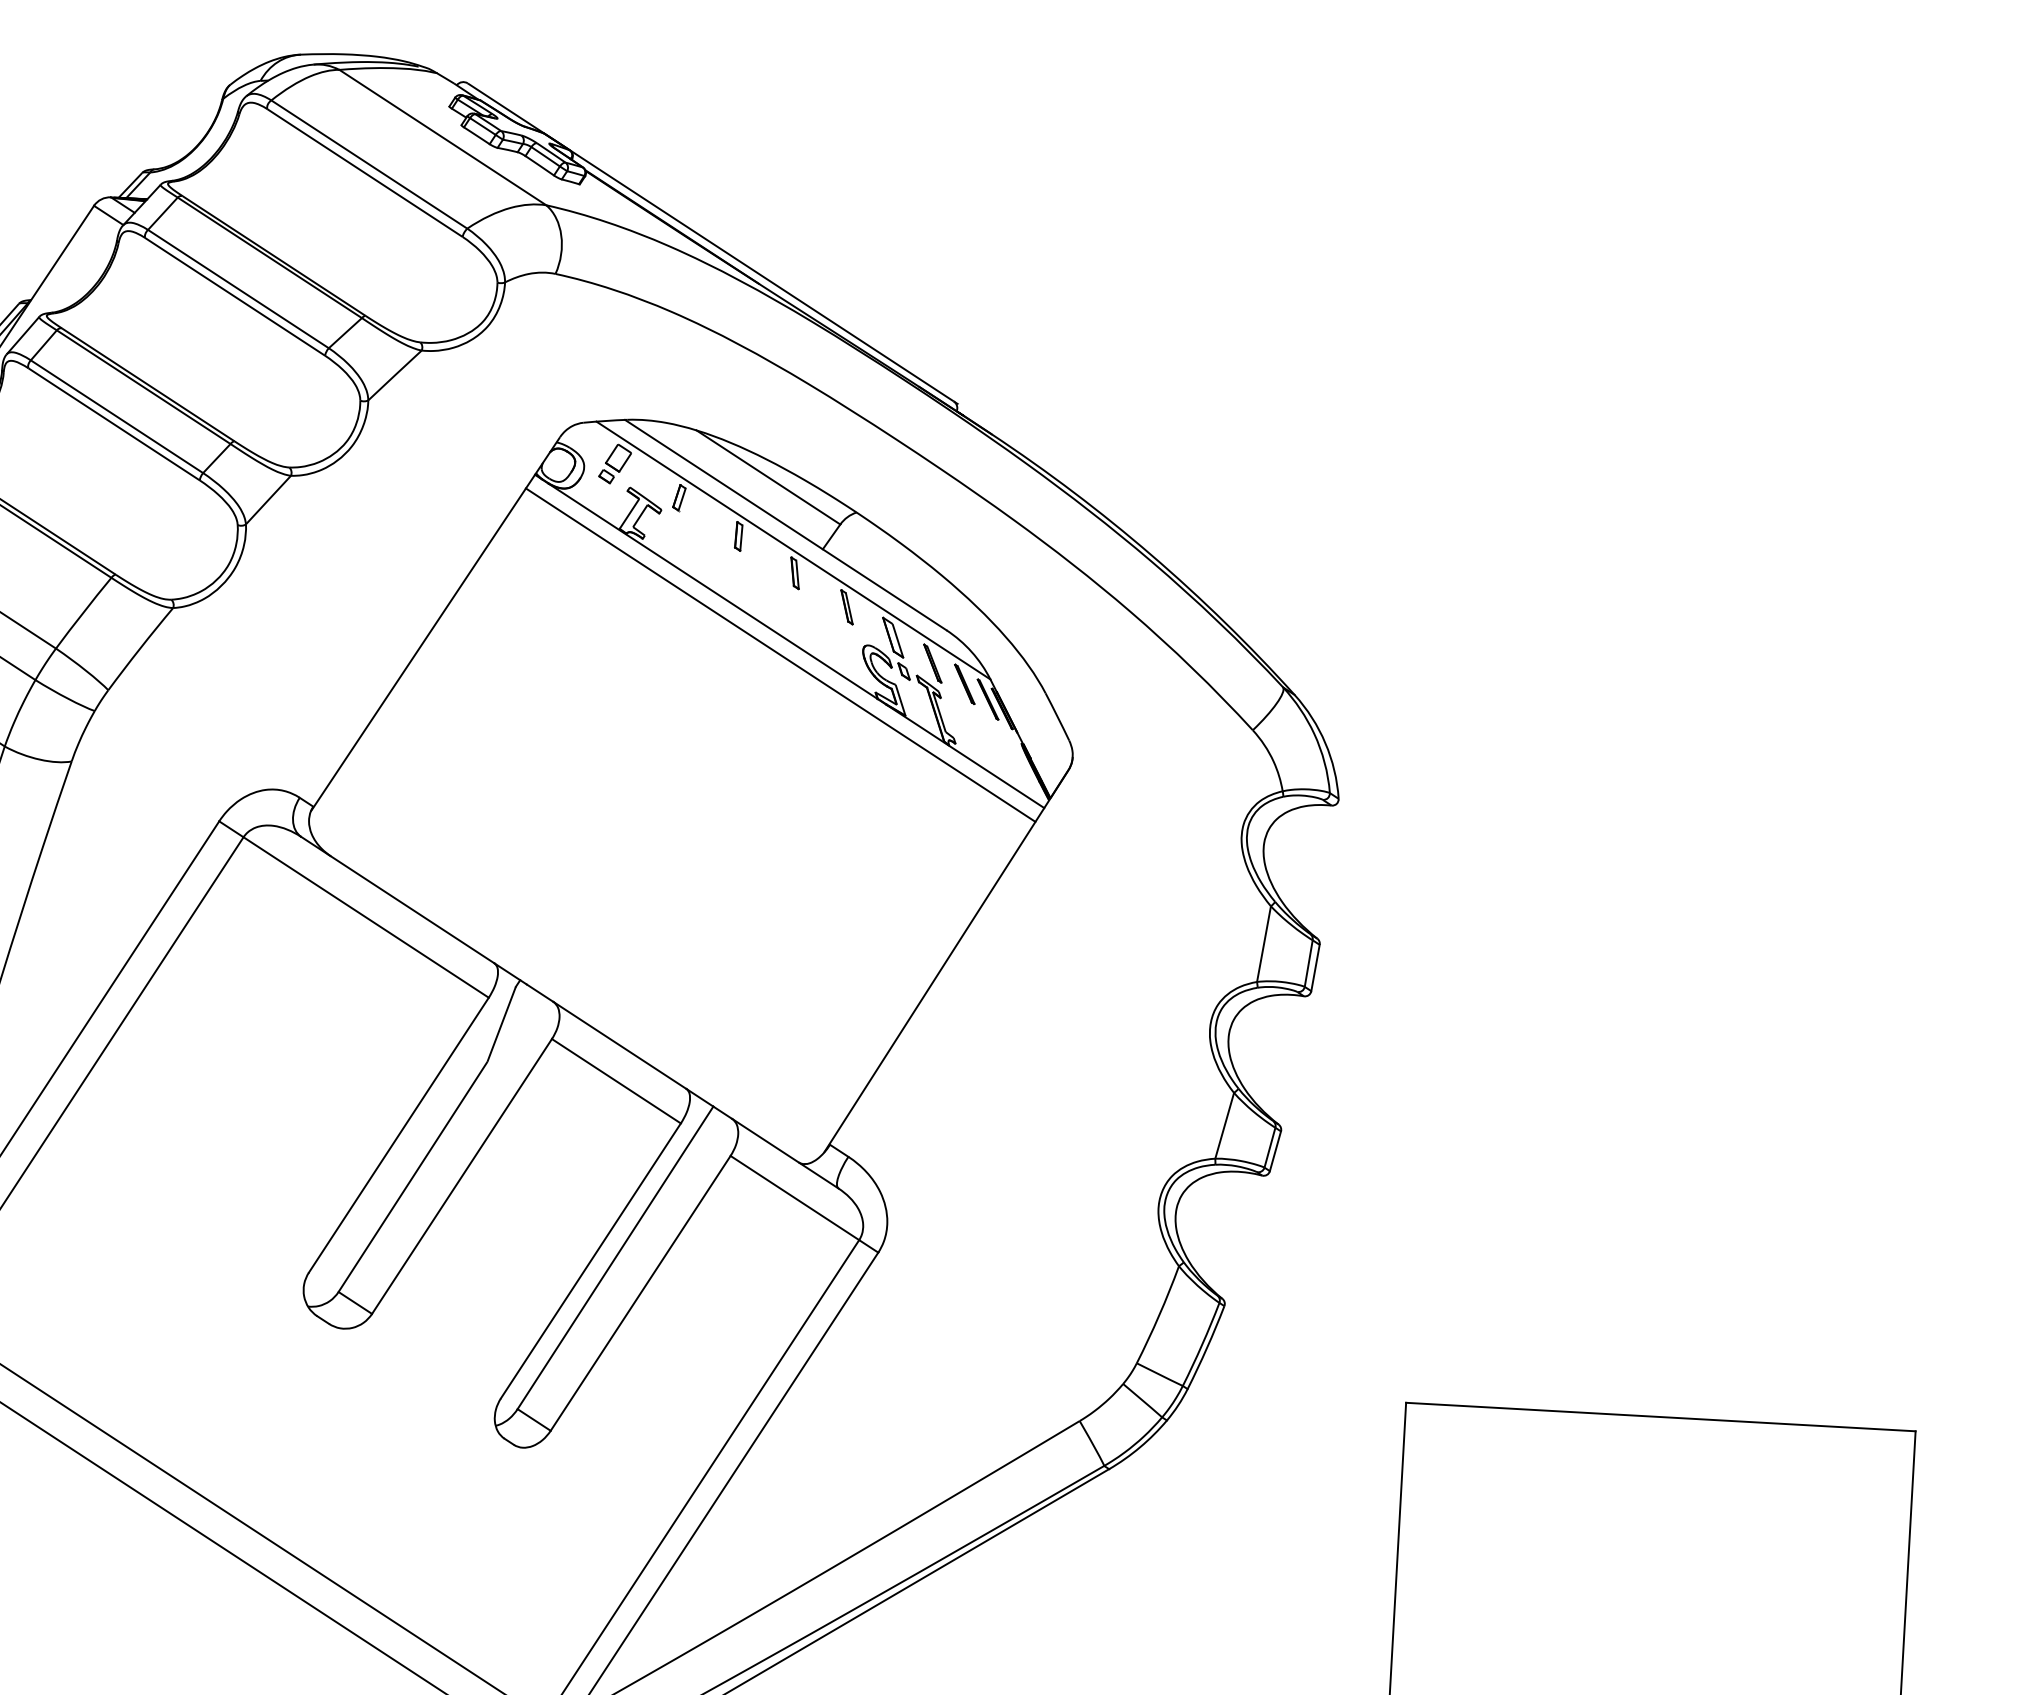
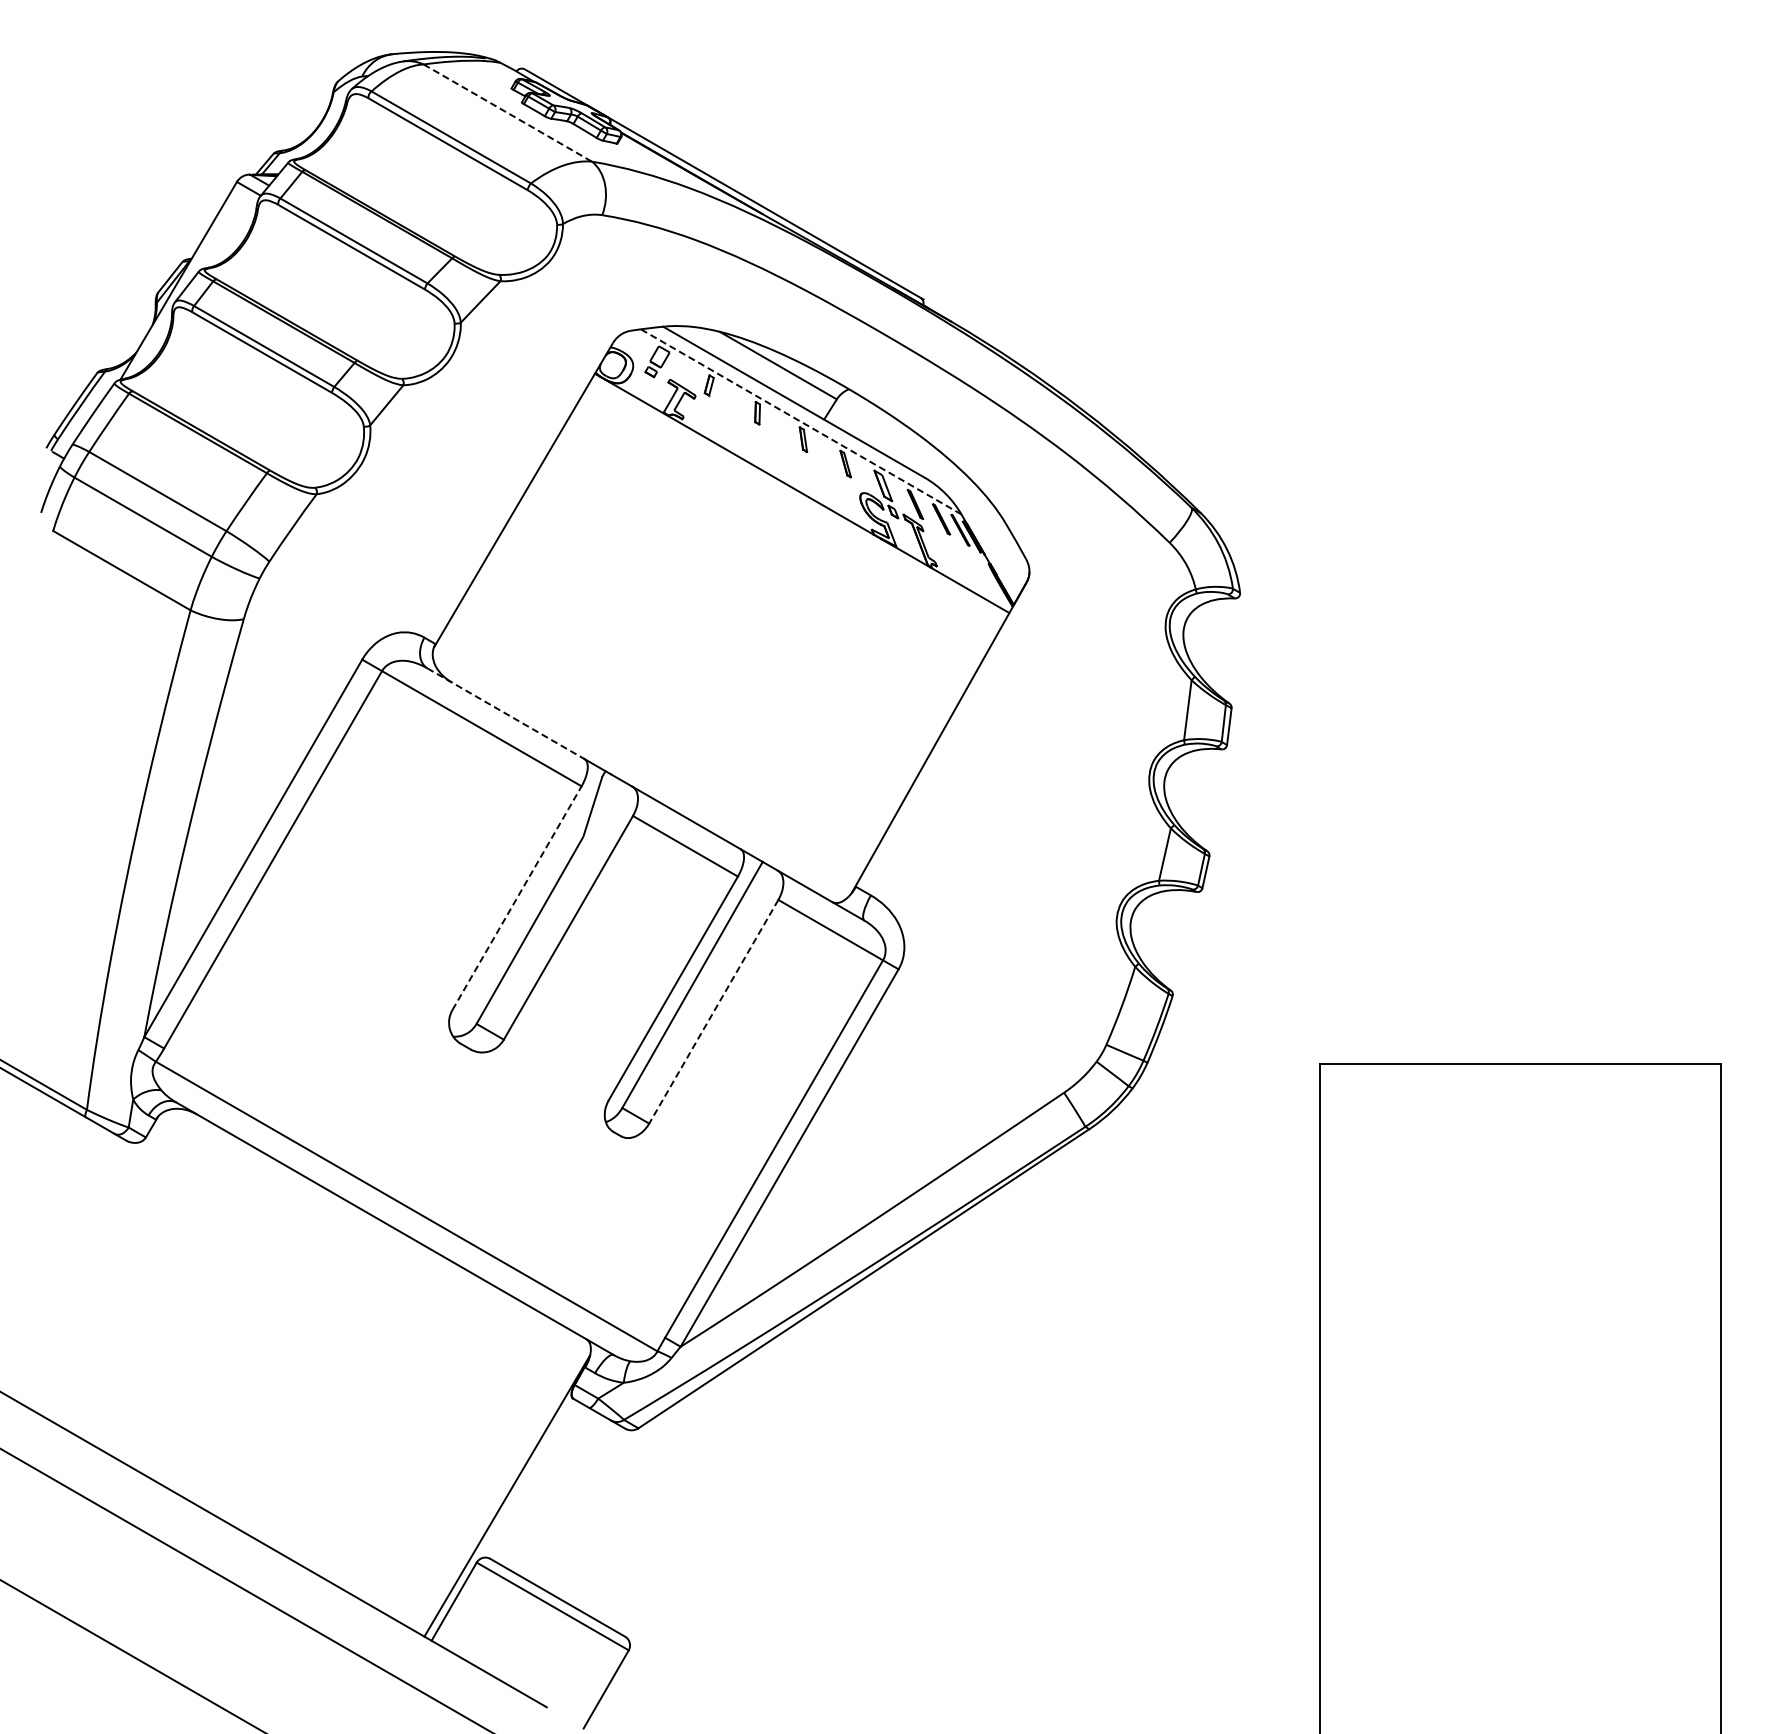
line: (443, 138) -> (508, 113), solid -> dashed
line: (792, 550) -> (800, 421), solid -> dashed
line: (780, 655) -> (795, 504), removed
line: (397, 899) -> (505, 713), solid -> dashed
line: (399, 1134) -> (517, 897), solid -> dashed
line: (640, 1294) -> (713, 1012), solid -> dashed

